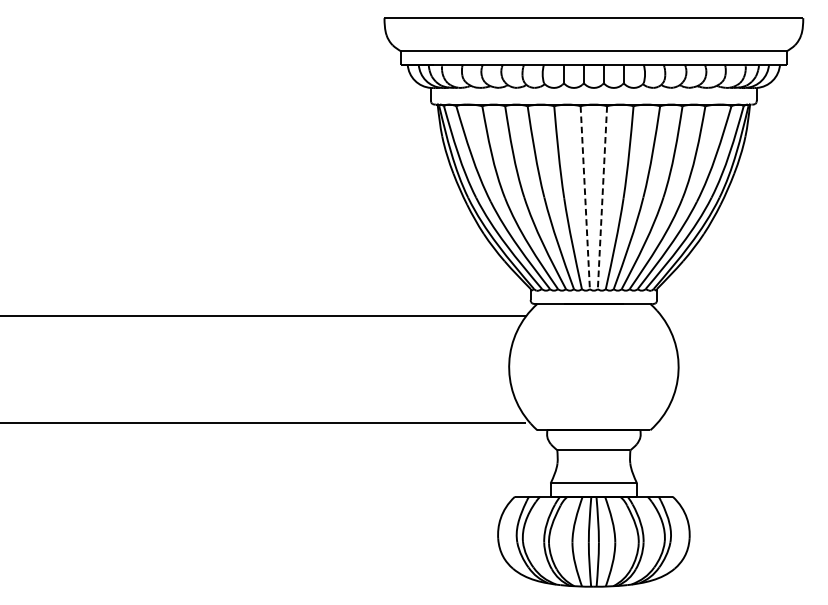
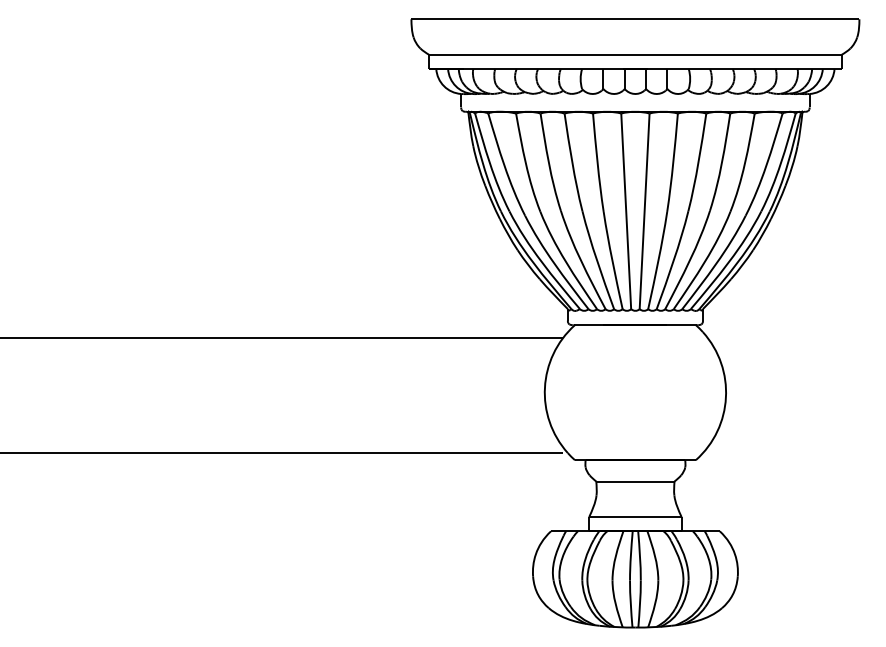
line: (585, 197) -> (626, 211), dashed -> solid
line: (602, 197) -> (644, 211), dashed -> solid

